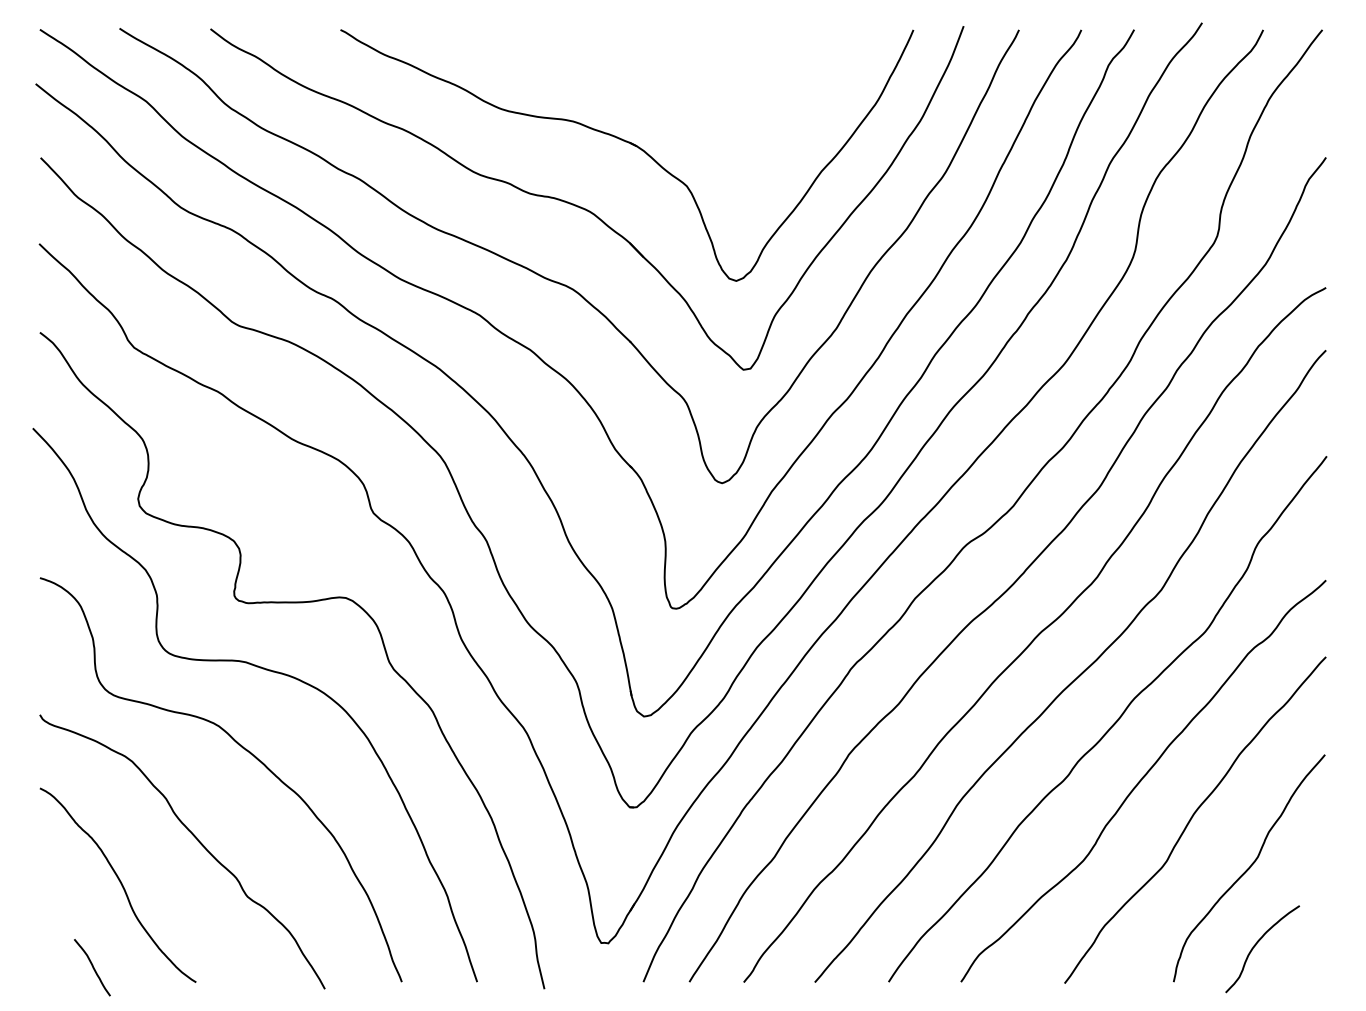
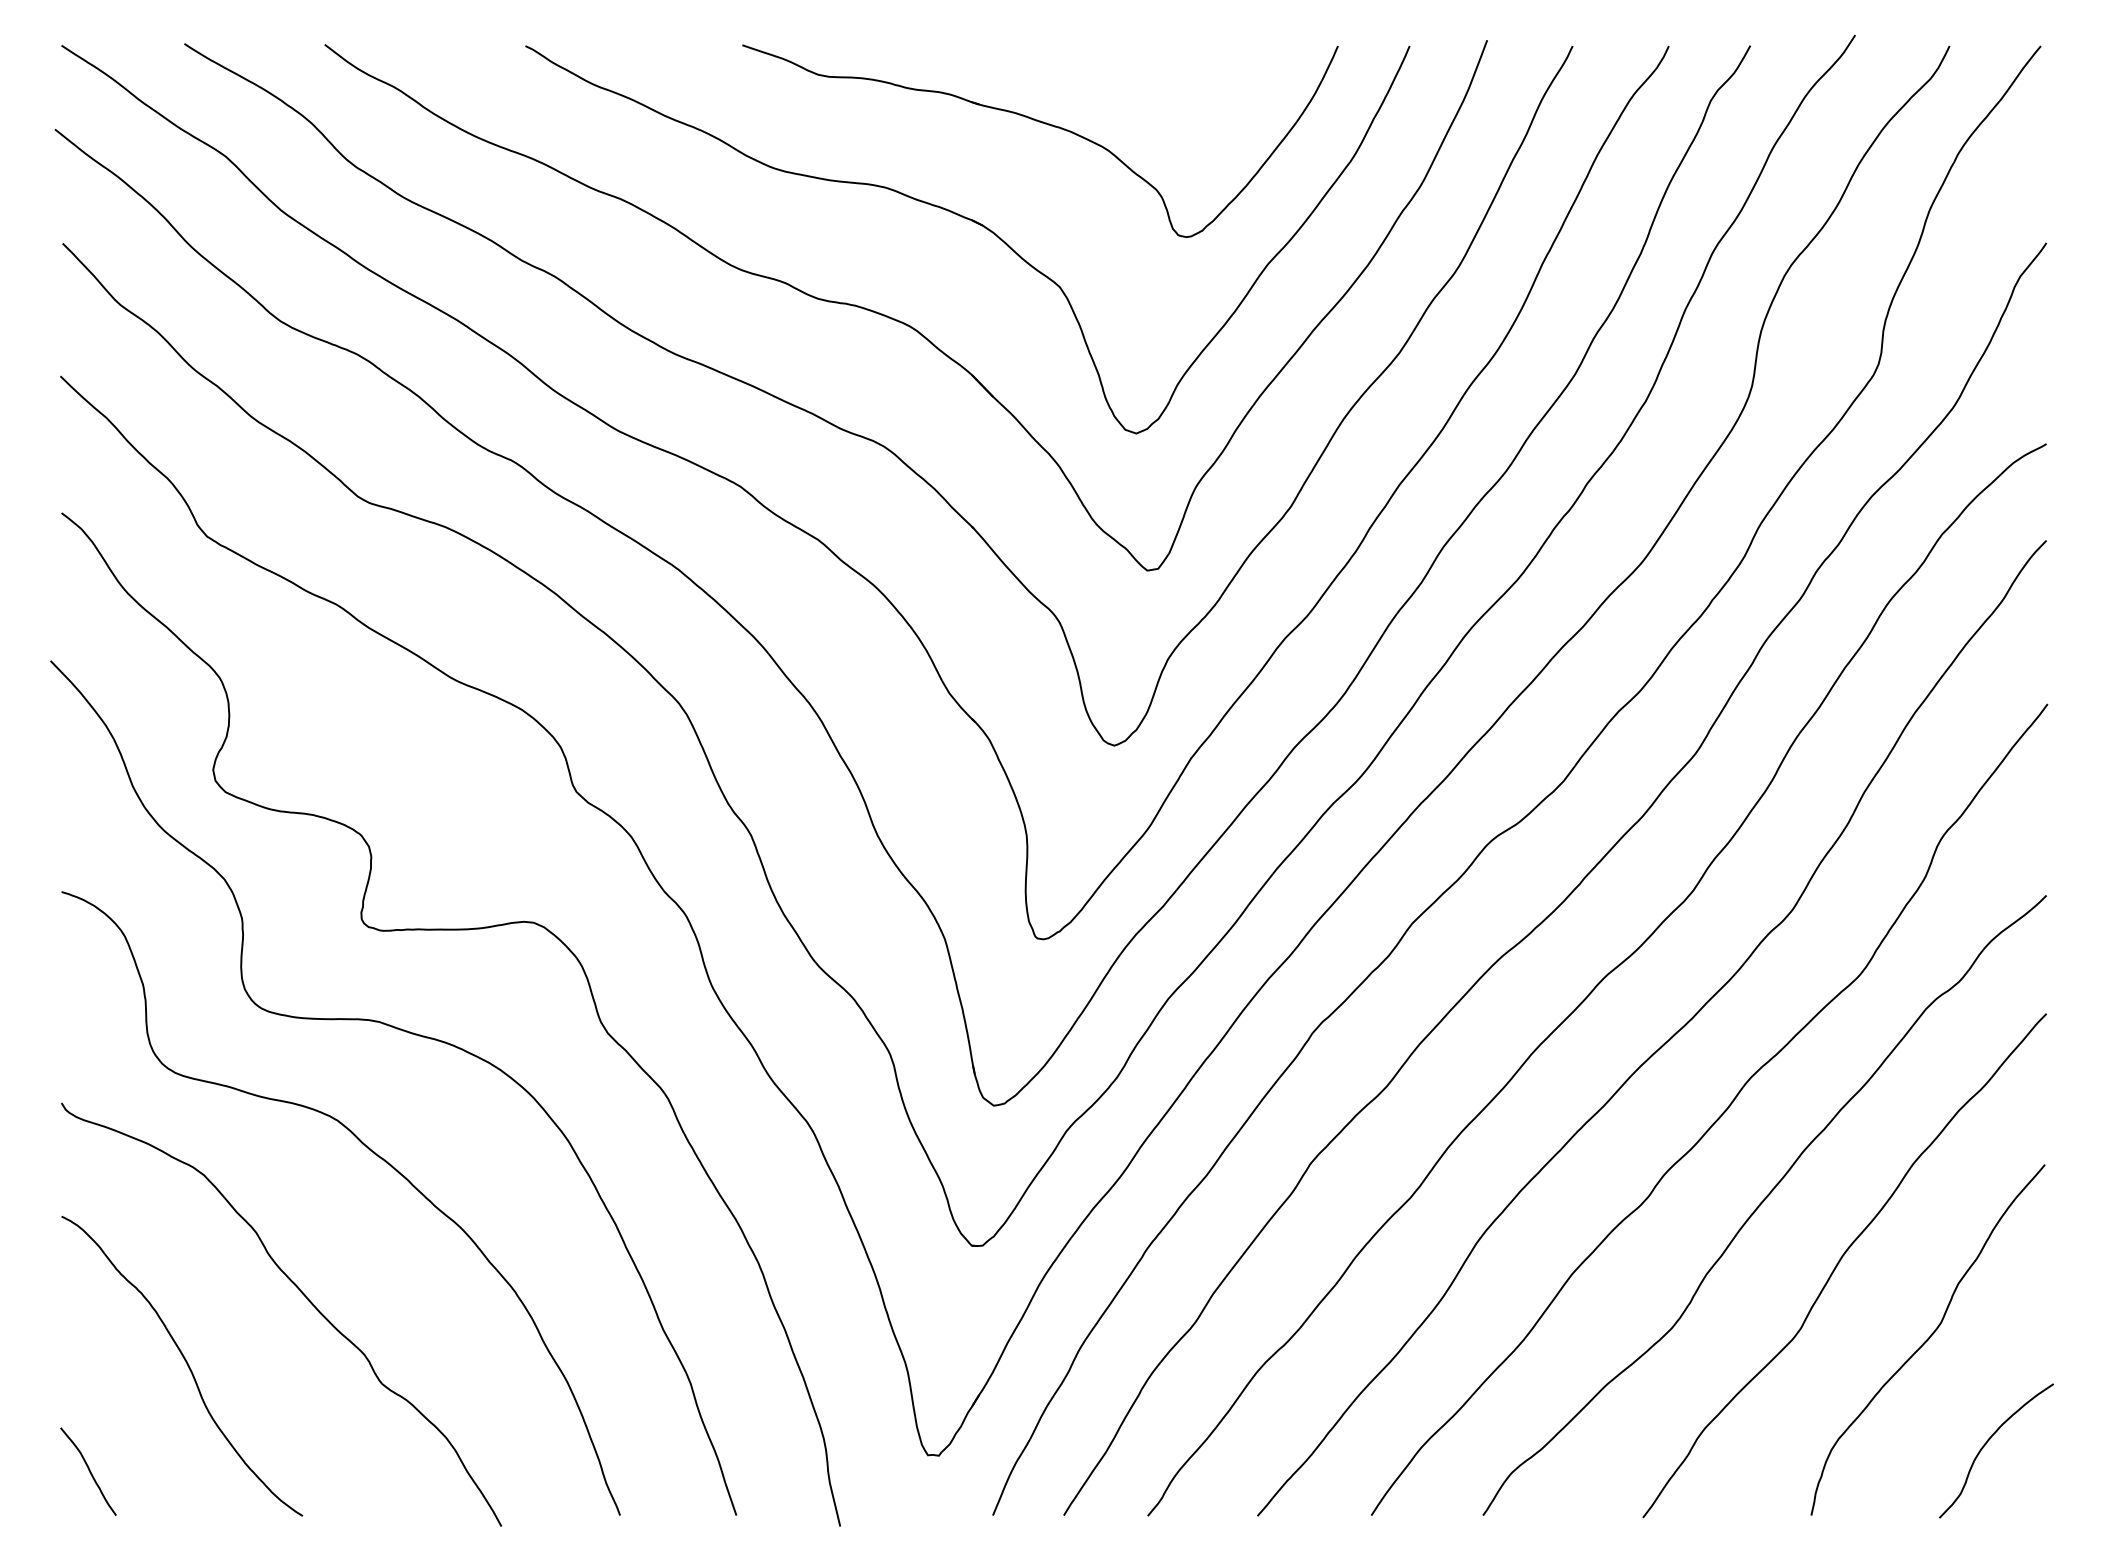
part: (678, 81) -> (1047, 125), added
curve: (1256, 945) -> (1986, 1445), moved
curve: (92, 967) -> (88, 1471), moved

